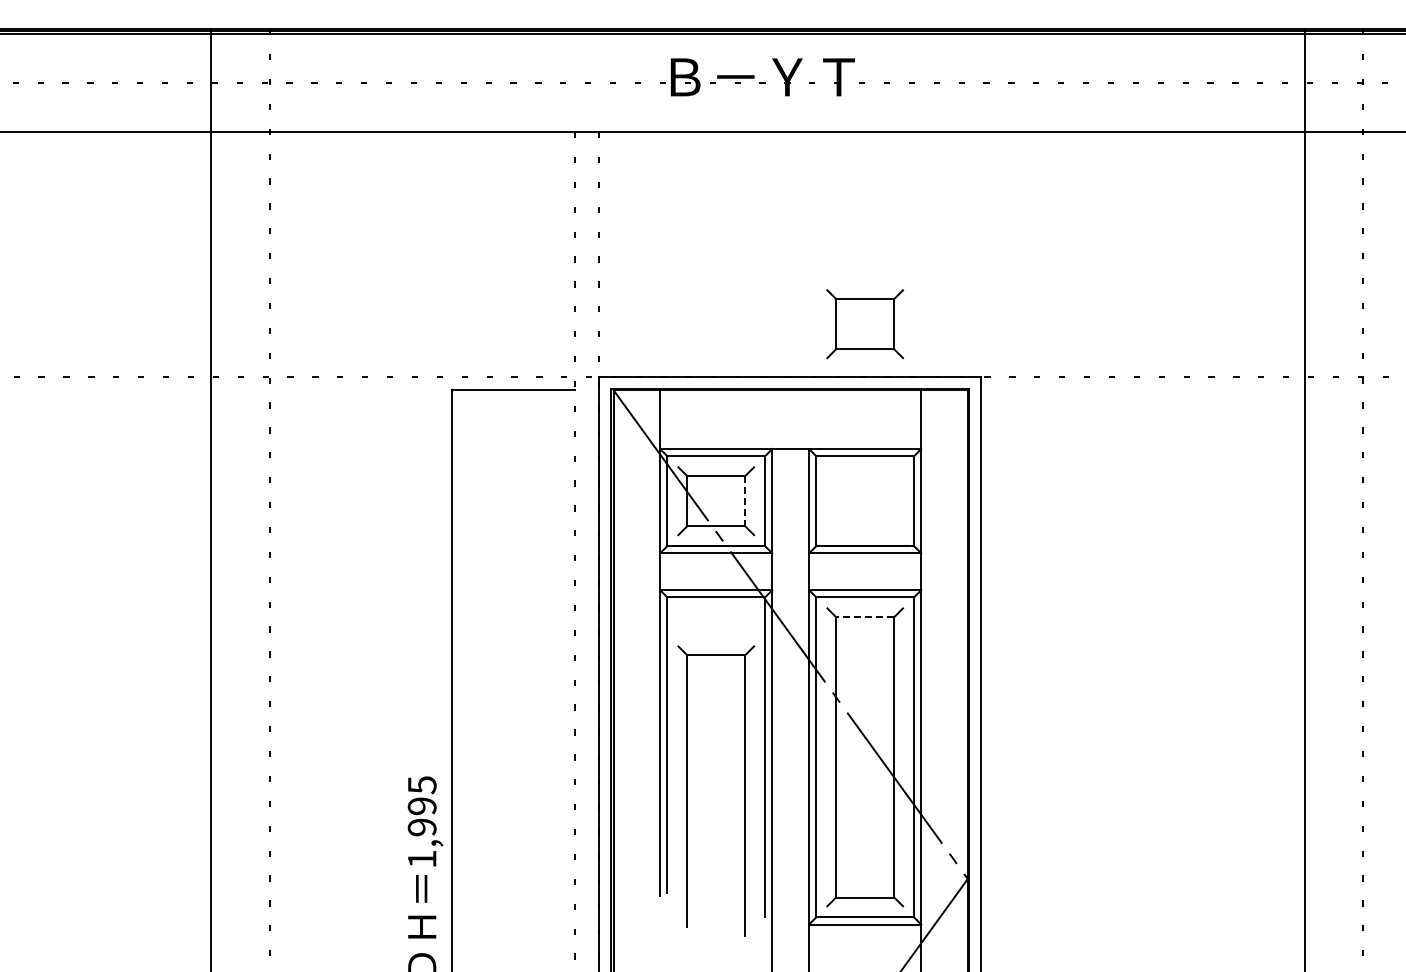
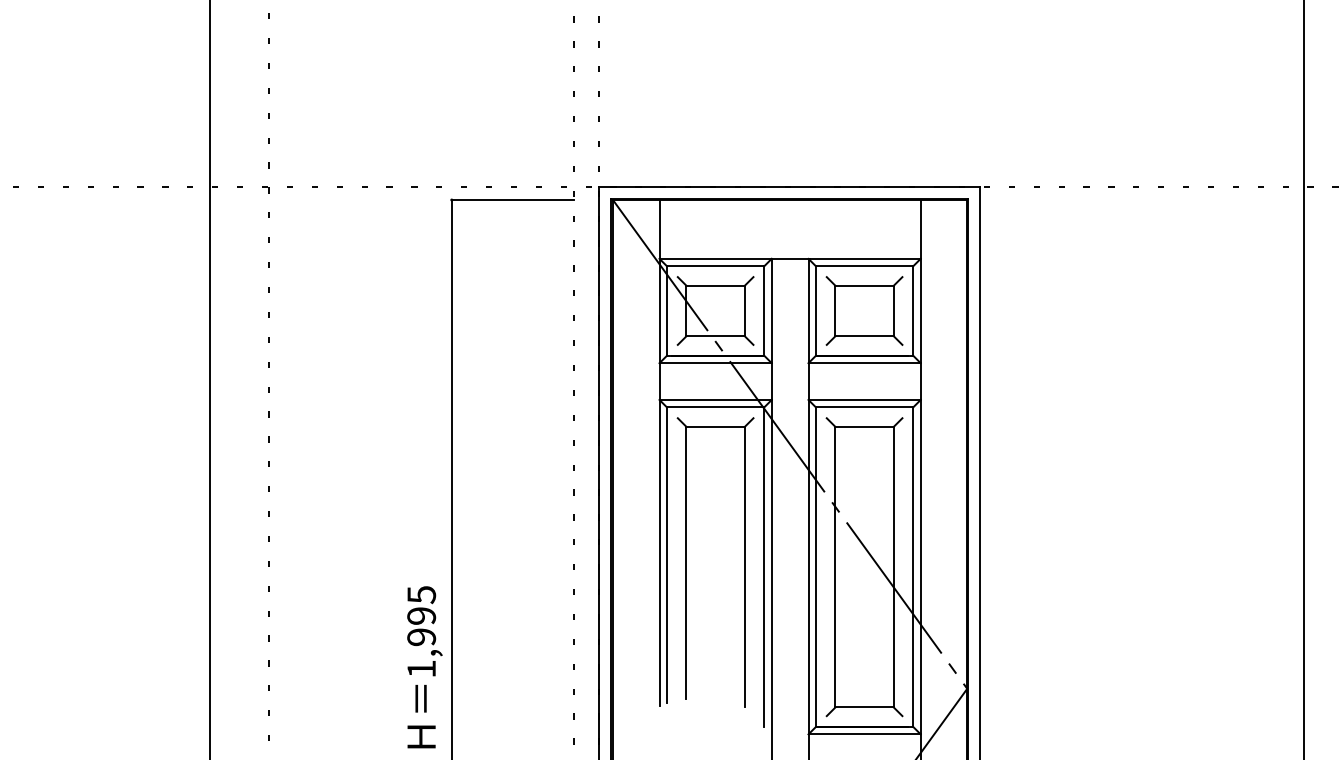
part: (865, 324) -> (864, 311), moved
line: (745, 501) -> (744, 311), dashed -> solid
line: (864, 617) -> (863, 427), dashed -> solid
part: (744, 790) -> (743, 562), moved

